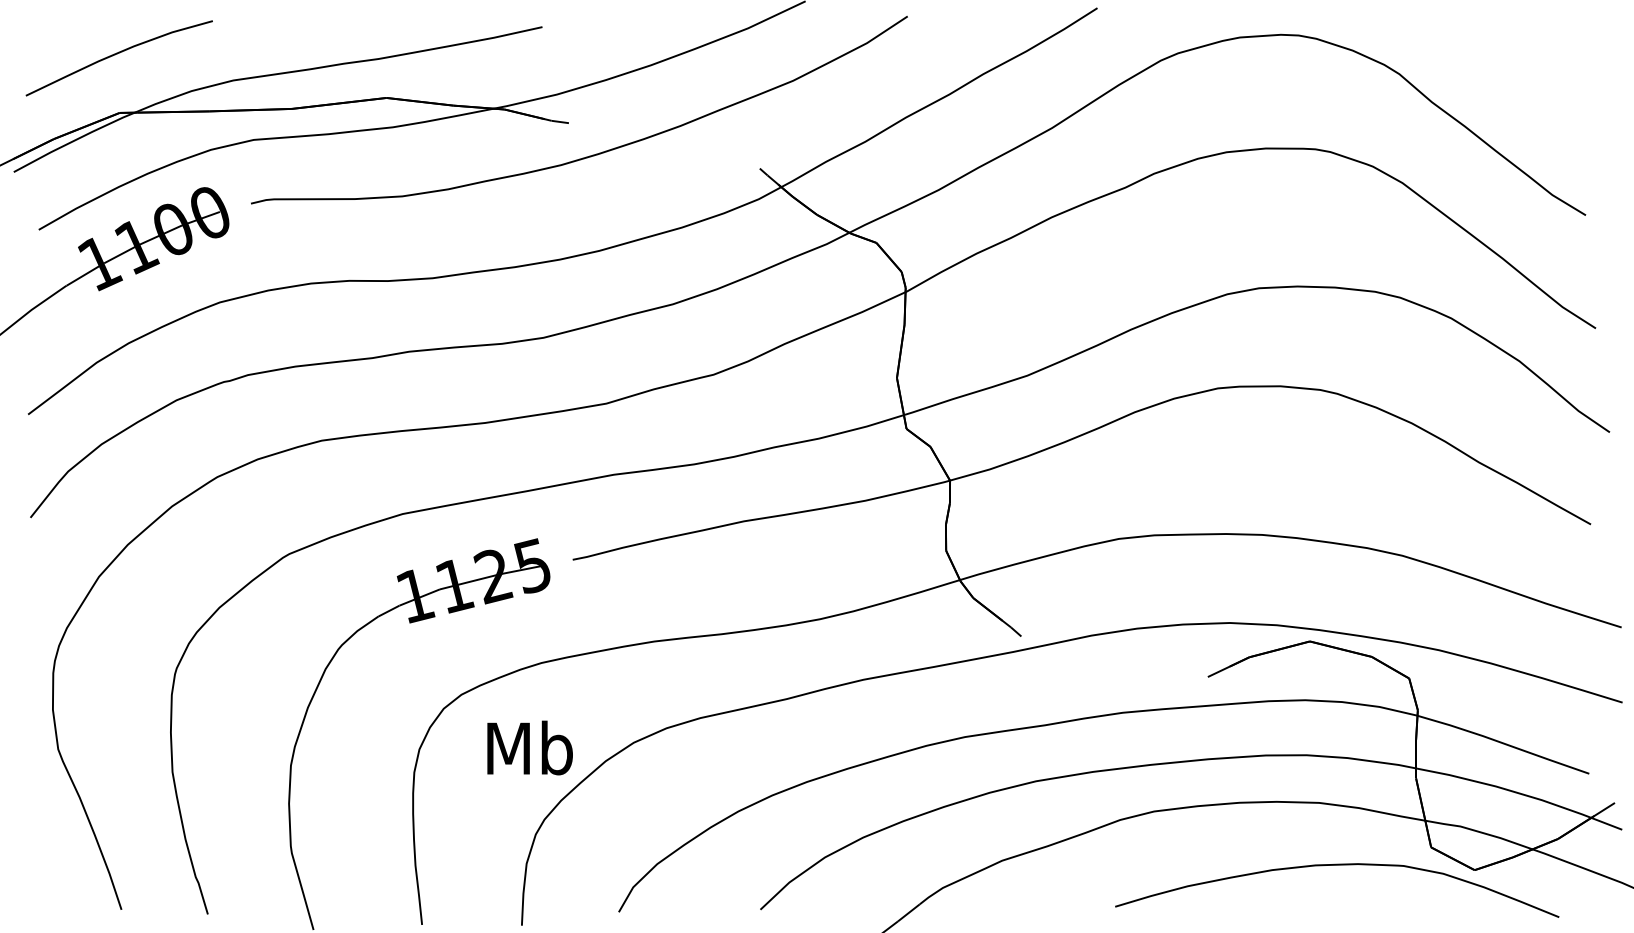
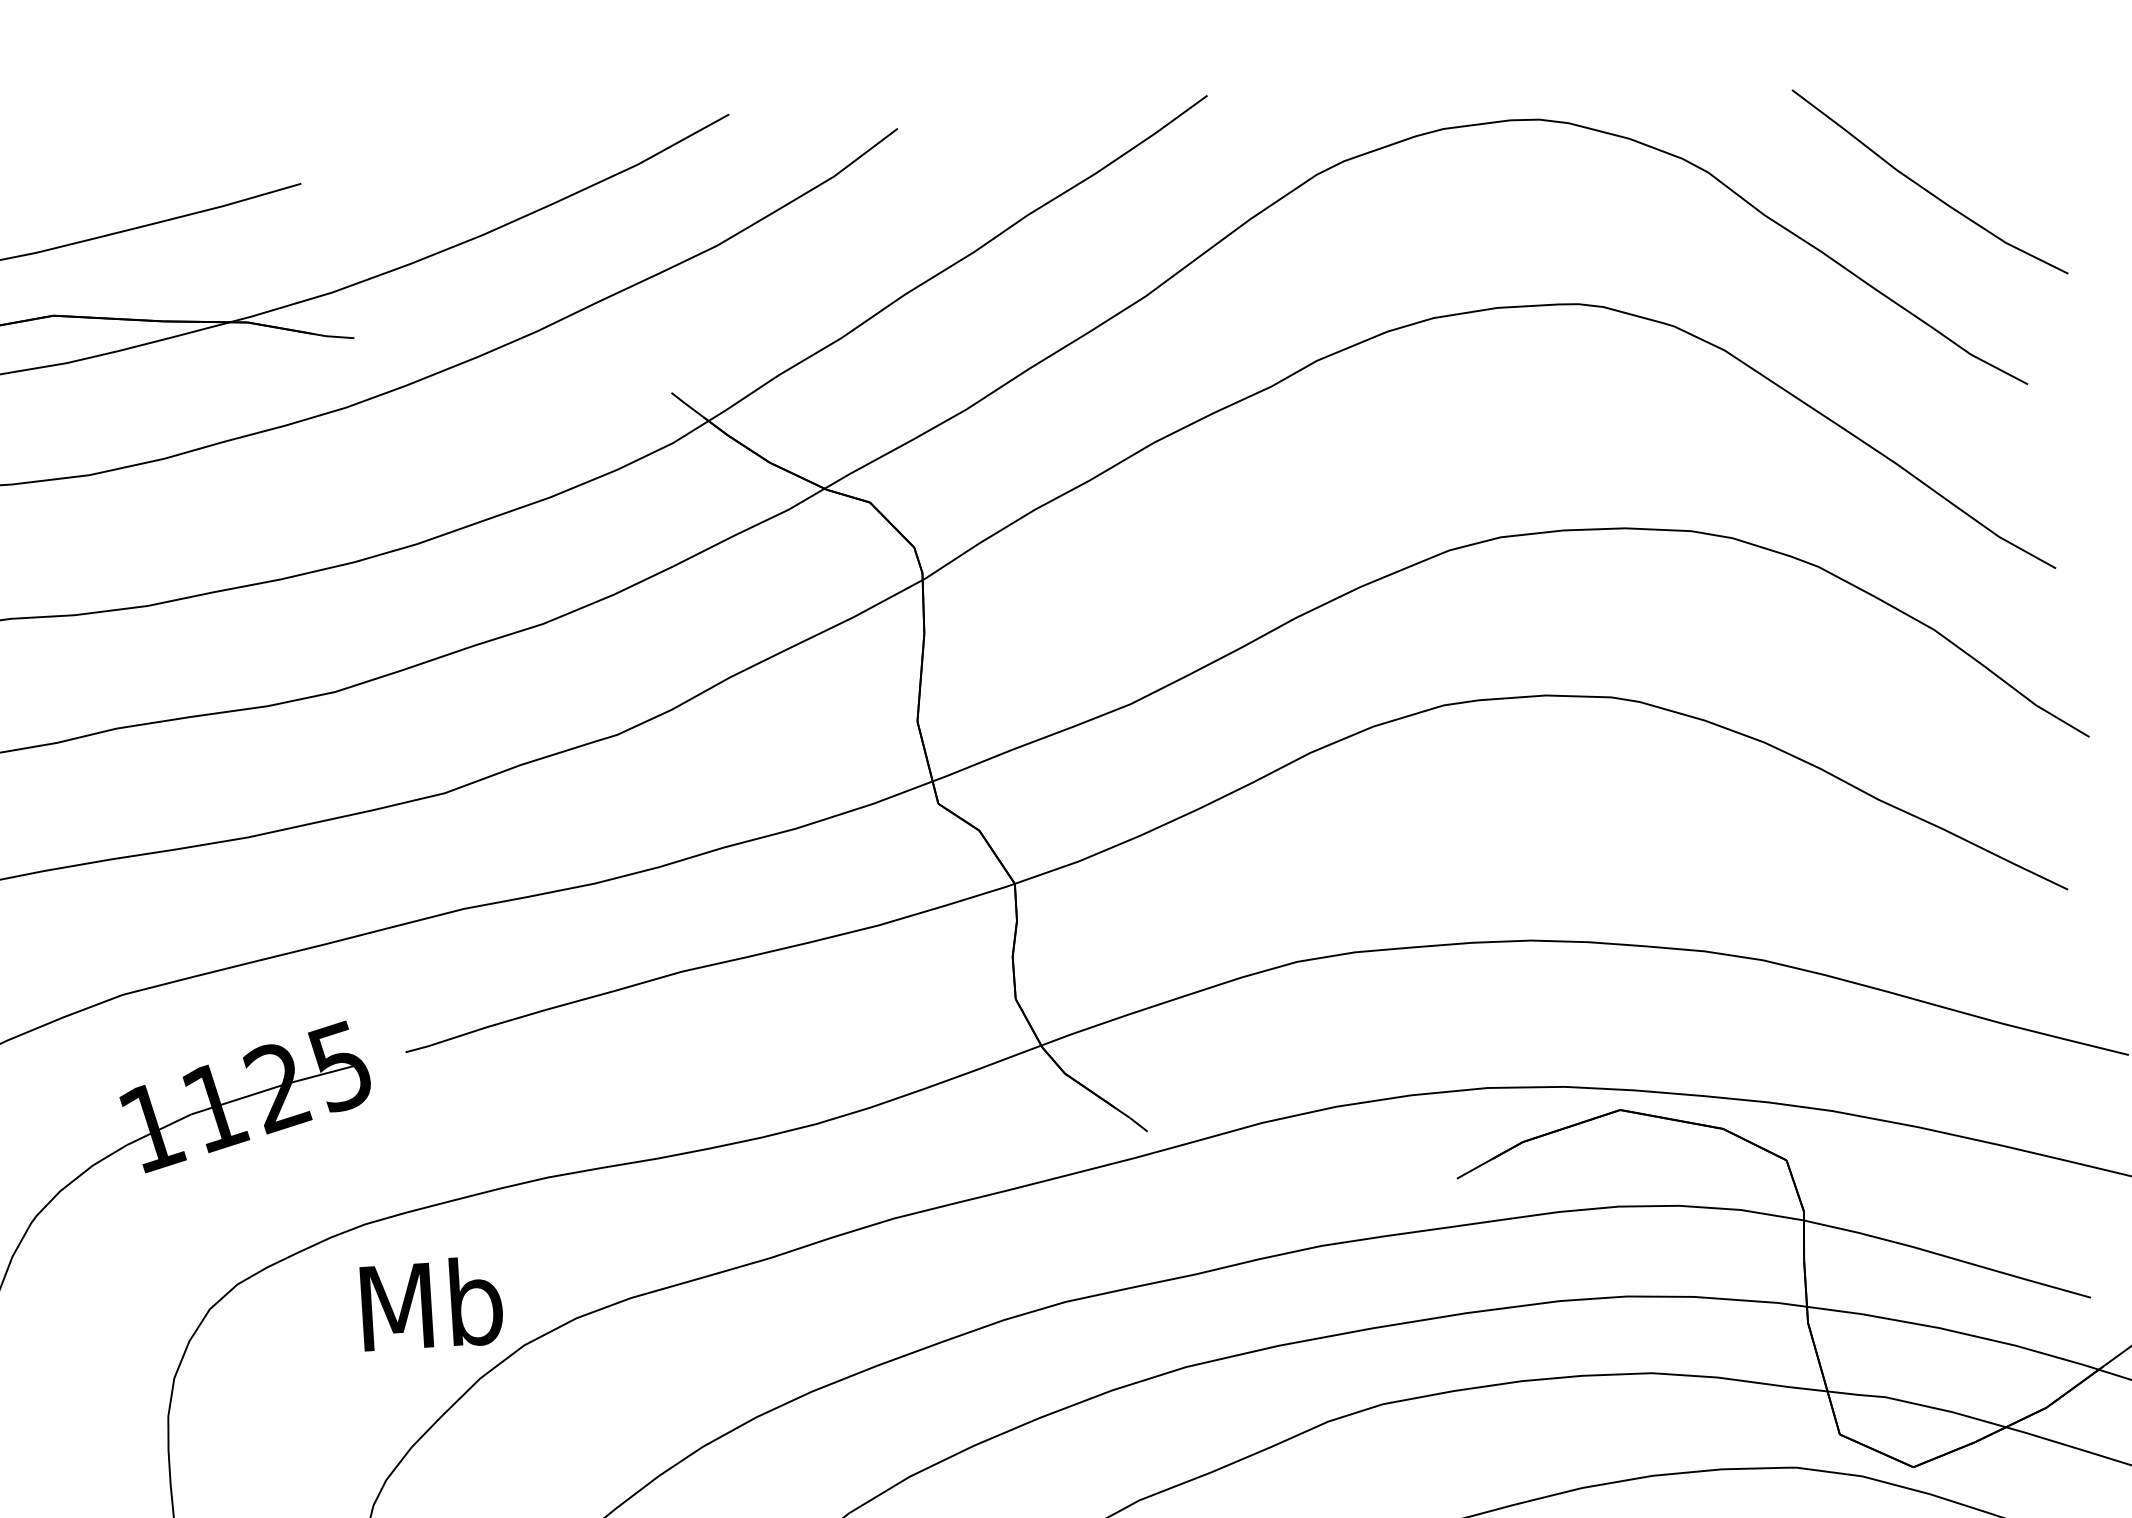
curve: (1532, 92) -> (1927, 188), added
text: (529, 747) -> (430, 1303), moved

